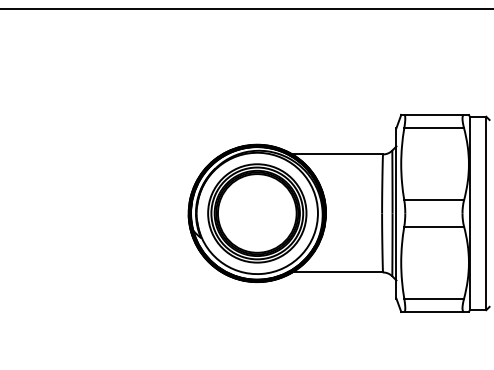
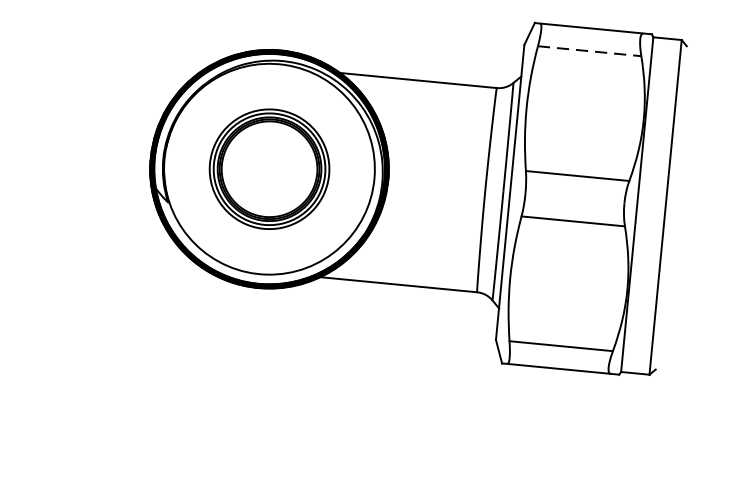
line: (434, 128) -> (590, 51), solid -> dashed
part: (257, 213) -> (269, 169), size x0.7

